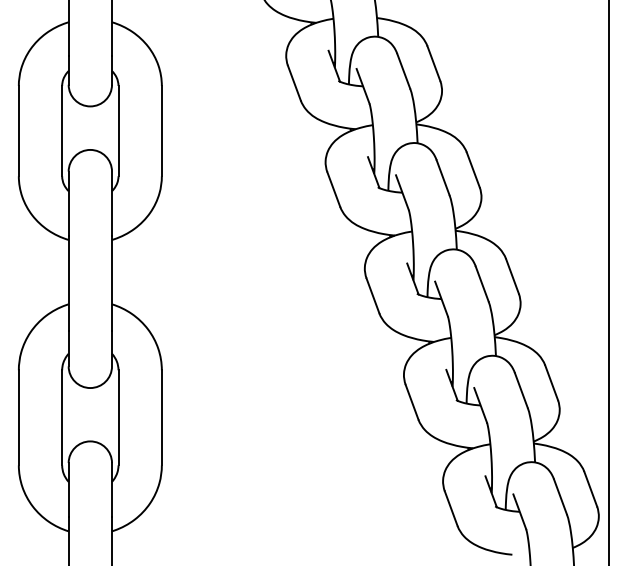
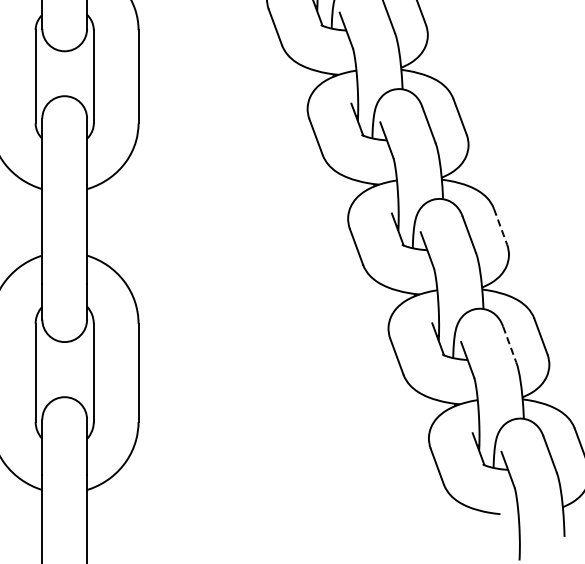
line: (512, 276) -> (500, 226), solid -> dashed
line: (521, 390) -> (509, 344), solid -> dashed

